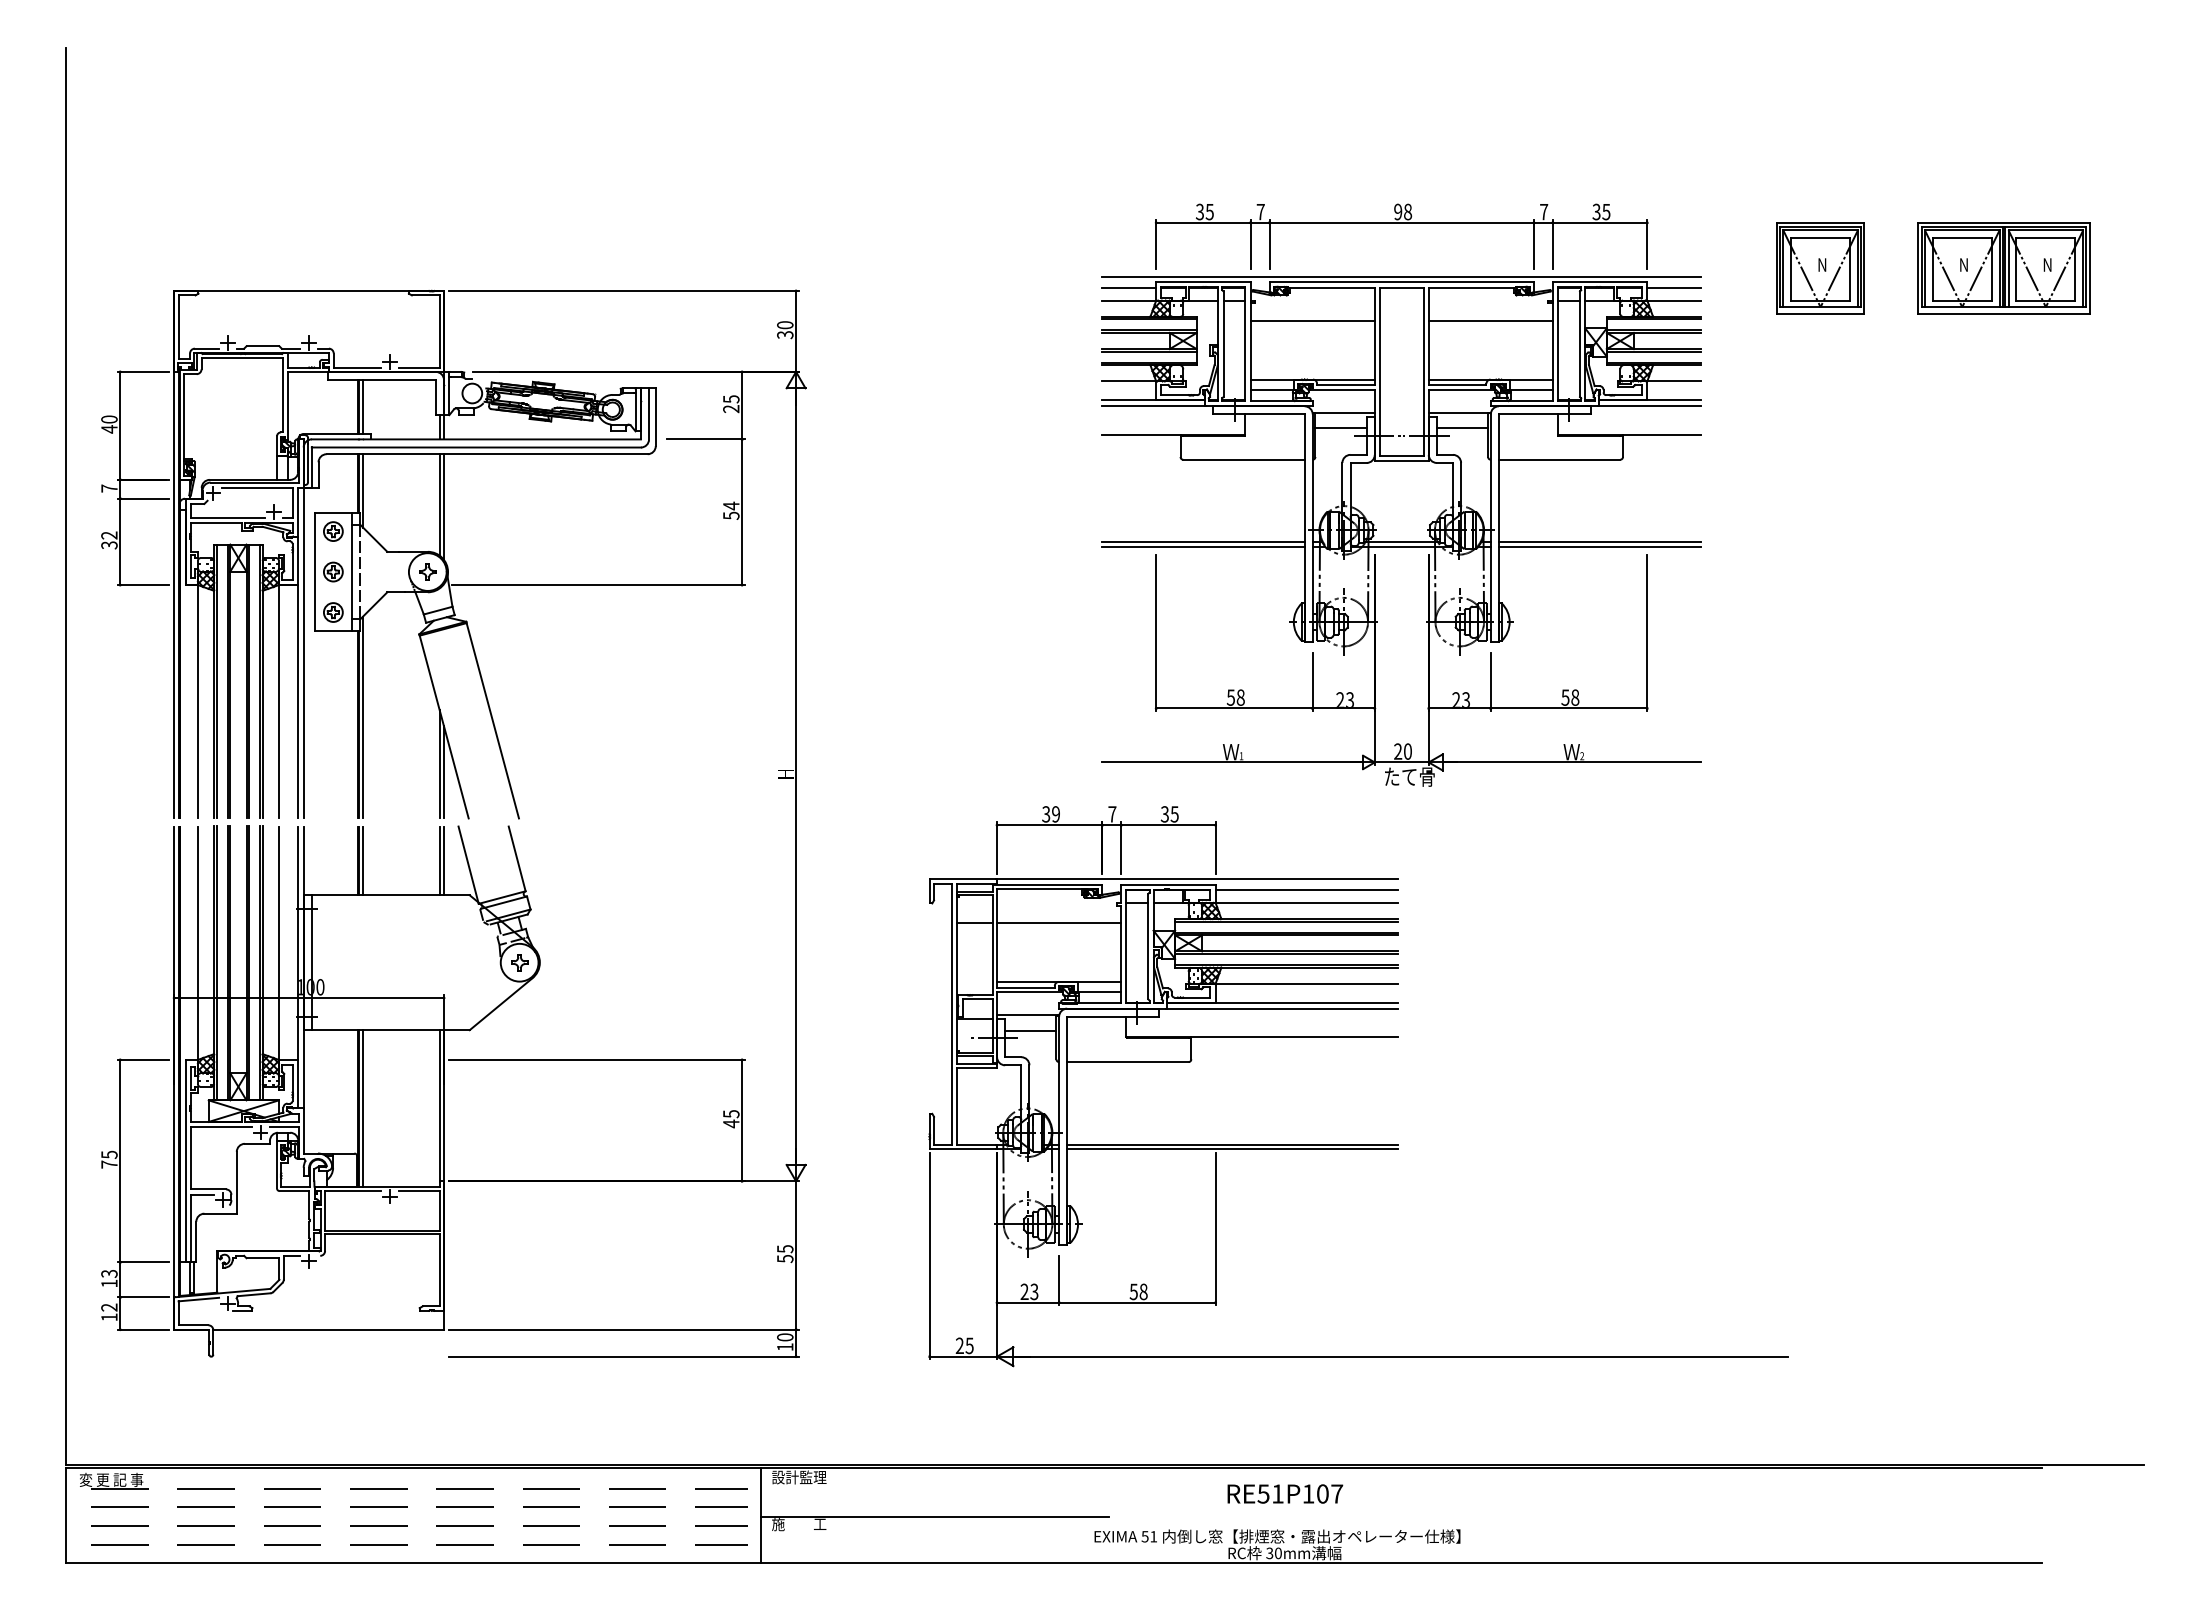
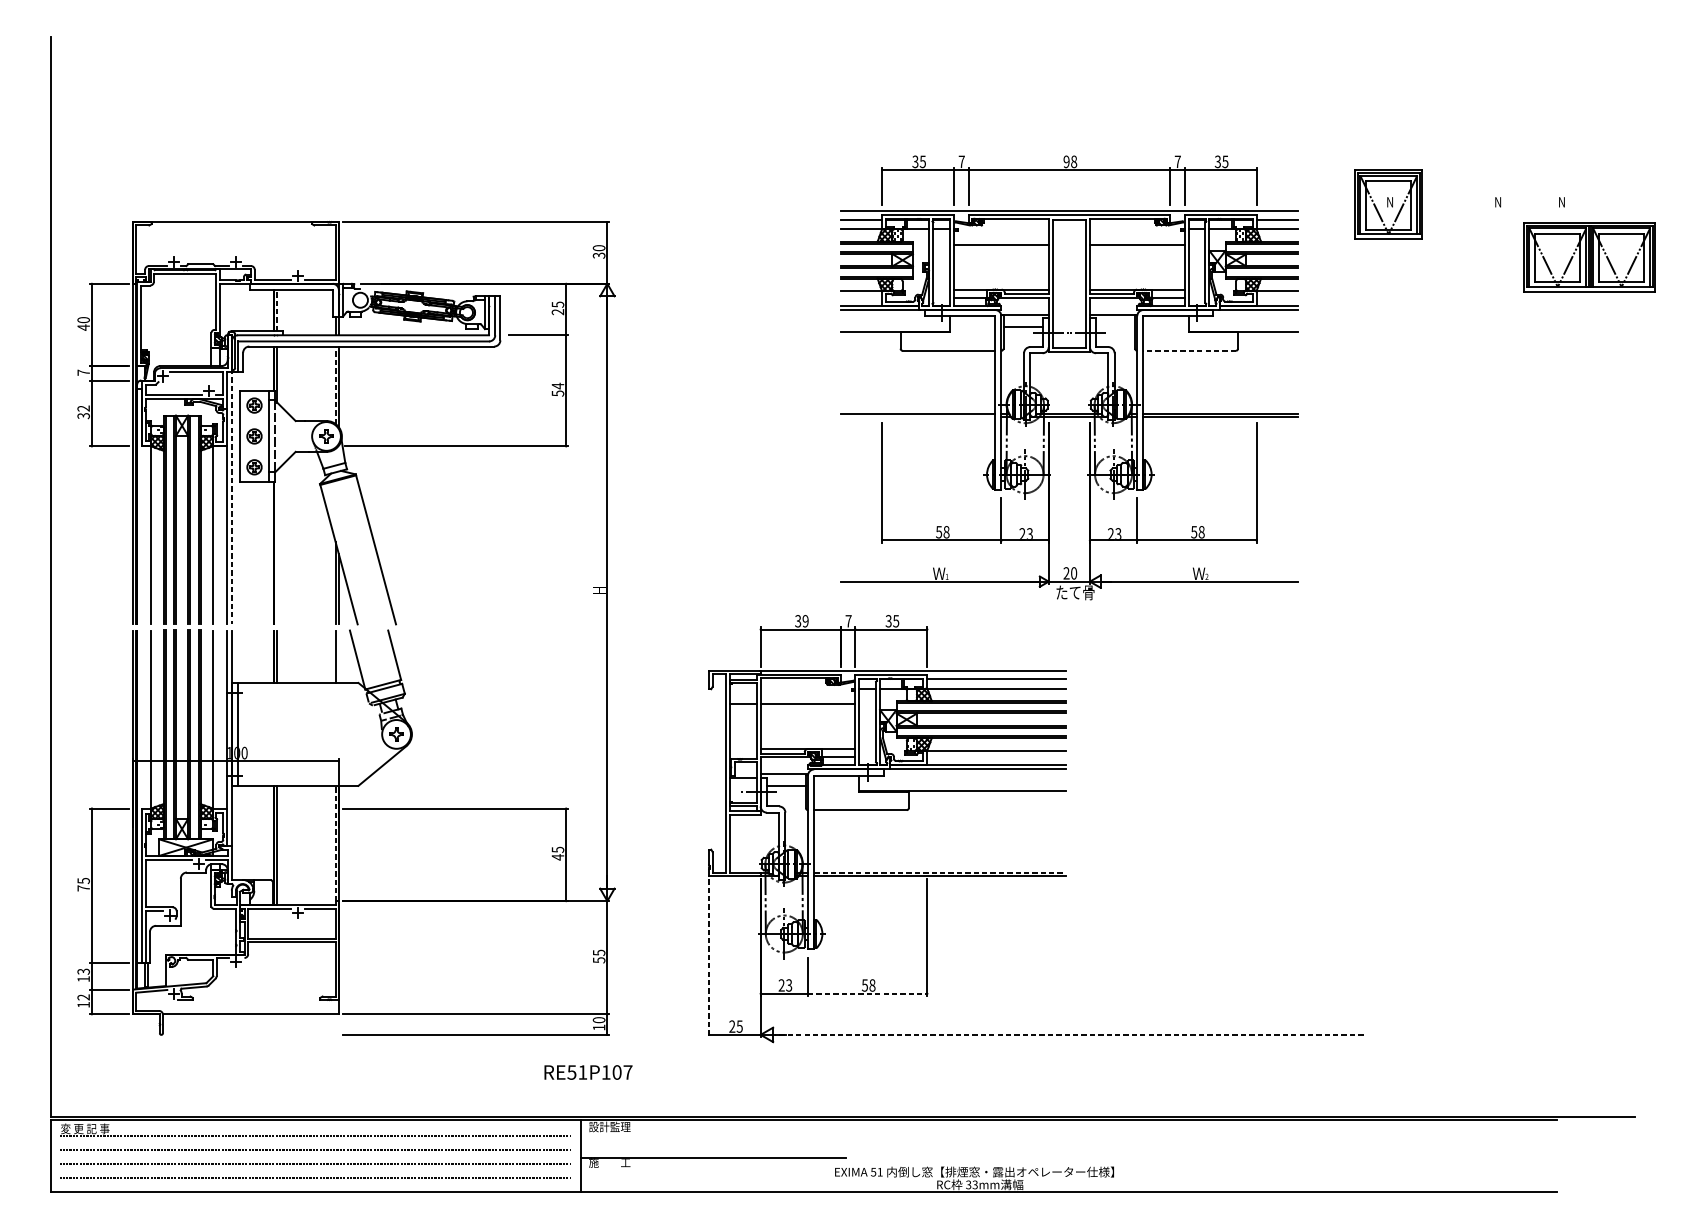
part: (2003, 268) -> (1589, 257), moved
line: (363, 407) -> (277, 310), solid -> dashed
line: (1462, 428) -> (1115, 326), removed
line: (1559, 459) -> (1189, 350), solid -> dashed
line: (439, 504) -> (335, 384), solid -> dashed
line: (1203, 546) -> (918, 416), removed
line: (303, 628) -> (231, 479), solid -> dashed
line: (363, 717) -> (277, 547), removed
line: (444, 860) -> (339, 656), removed
line: (439, 1106) -> (335, 844), solid -> dashed
line: (1232, 1144) -> (940, 873), solid -> dashed
line: (929, 1256) -> (709, 958), solid -> dashed
line: (1137, 1302) -> (867, 993), solid -> dashed
line: (1401, 1356) -> (1069, 1034), solid -> dashed
text: (1285, 1493) -> (588, 1072), moved
text: (1277, 1553) -> (974, 1184), 30mm -> 33mm

